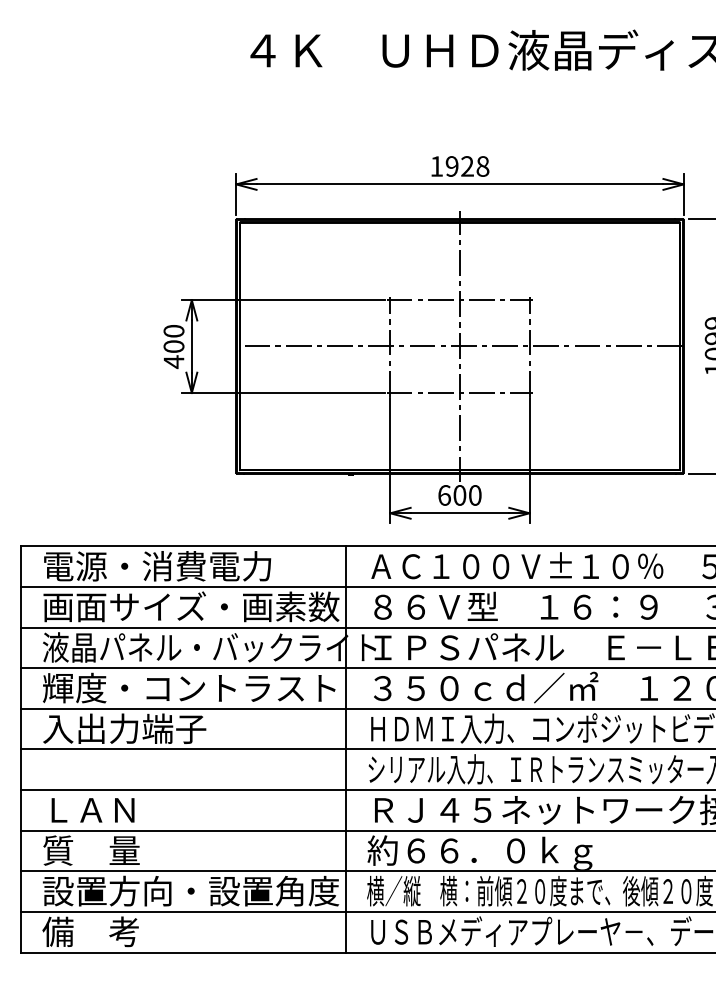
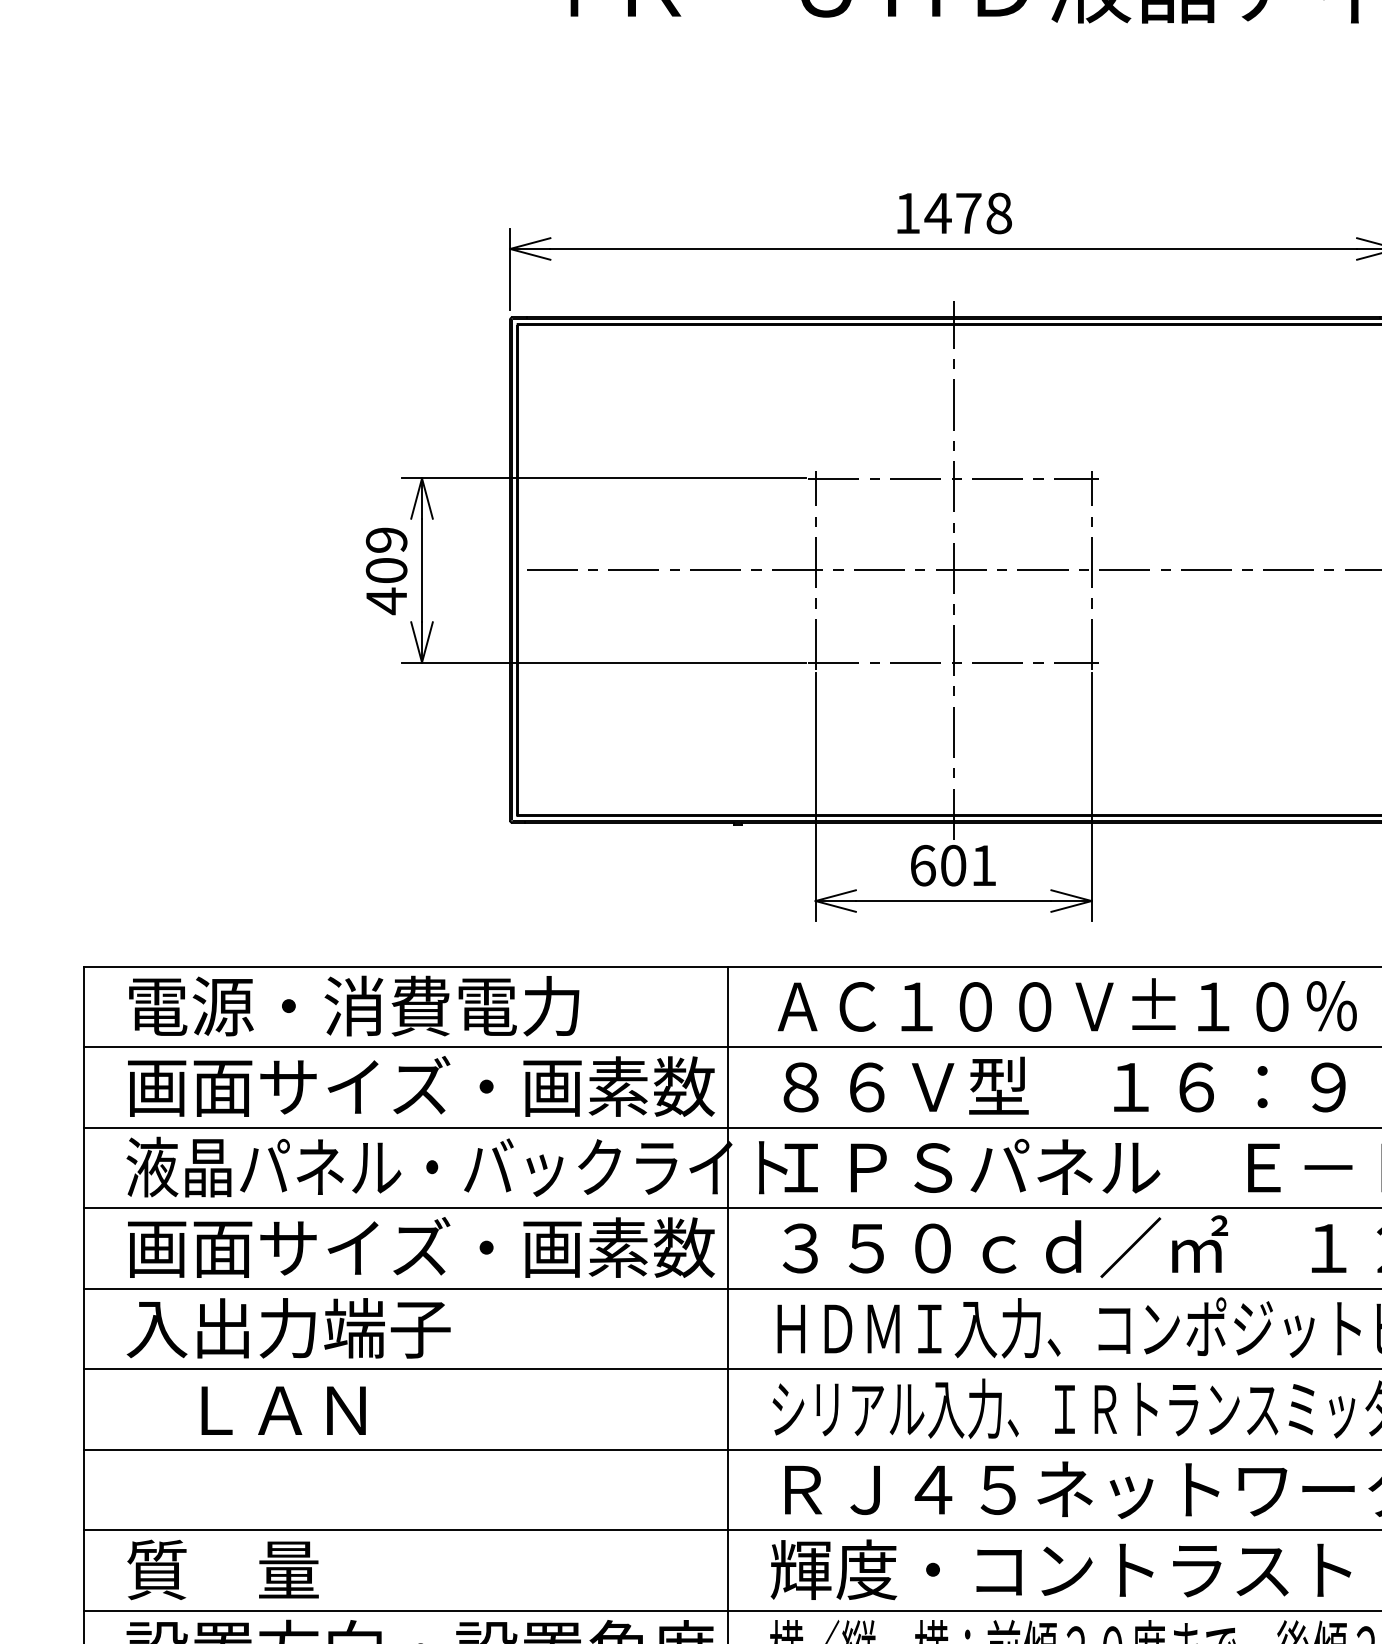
text: (459, 166) -> (952, 213), 1928 -> 1478
text: (173, 331) -> (385, 540), 400 -> 409
text: (475, 495) -> (984, 865), 600 -> 601
text: (190, 687) -> (419, 1246), 輝度・コントラスト -> 画面サイズ・画素数
text: (92, 810) -> (282, 1411), moved
text: (513, 852) -> (1059, 1573), 約６６．０ｋｇ -> 輝度・コントラスト

